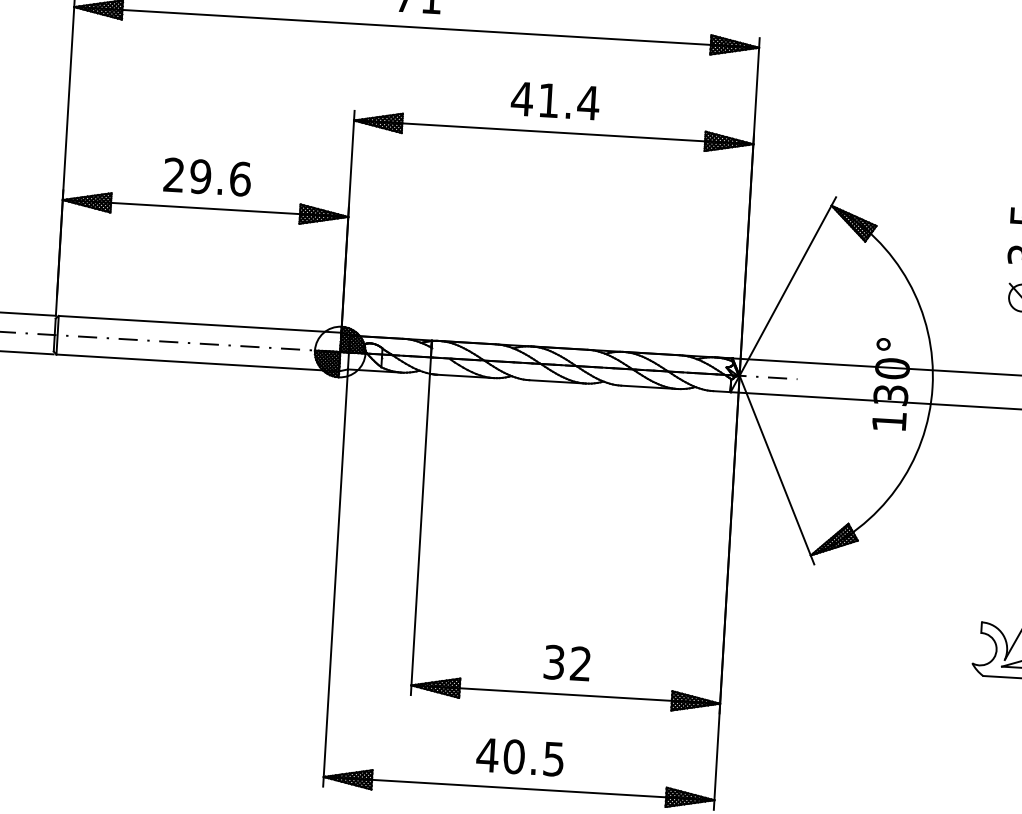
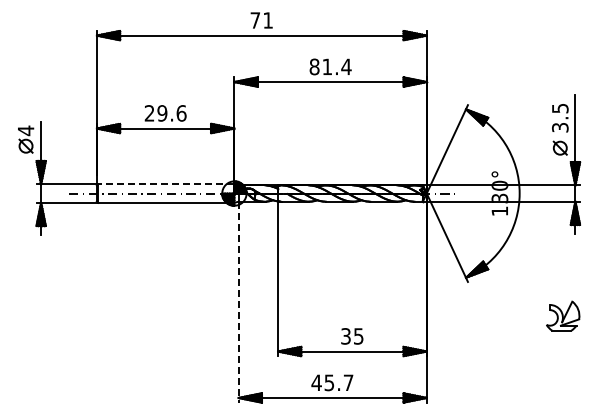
text: (522, 98) -> (314, 66), 41.4 -> 81.4
line: (198, 324) -> (165, 184), solid -> dashed
line: (335, 578) -> (238, 302), solid -> dashed
text: (580, 664) -> (358, 336), 32 -> 35
text: (533, 757) -> (338, 382), 40.5 -> 45.7

